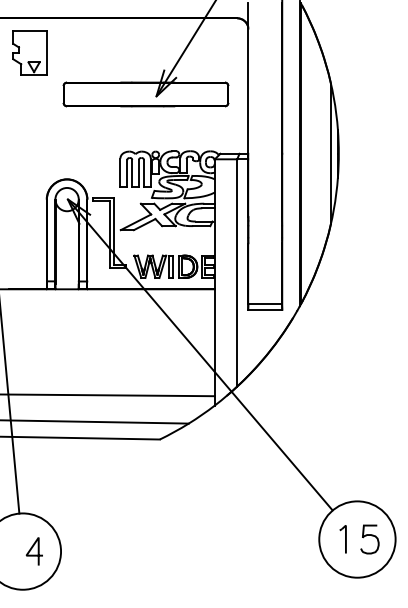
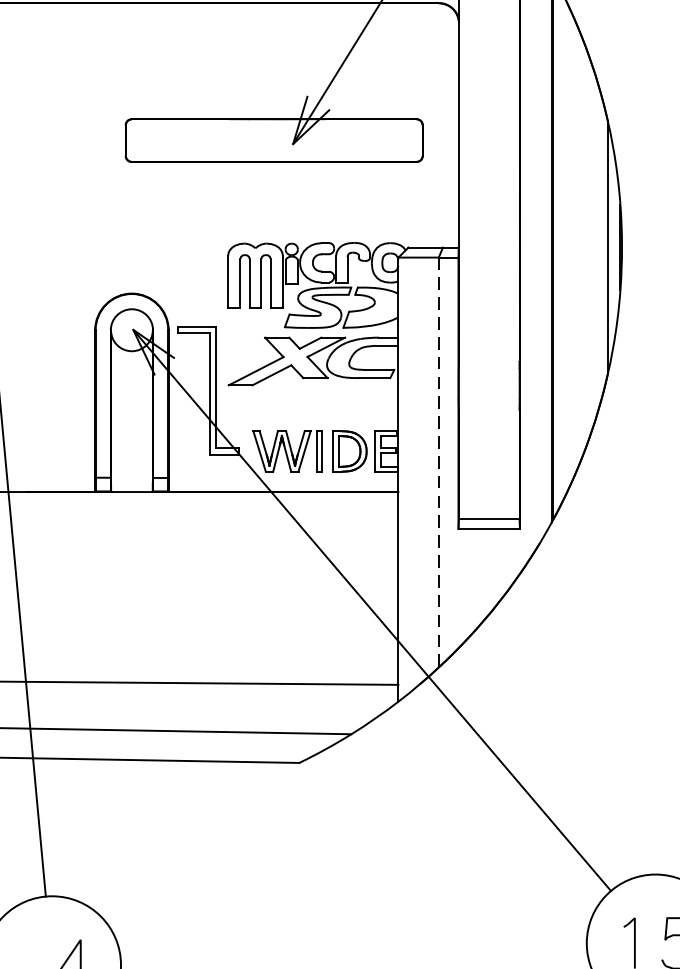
part: (29, 52) -> (64, 64), removed
line: (237, 272) -> (439, 461), solid -> dashed

